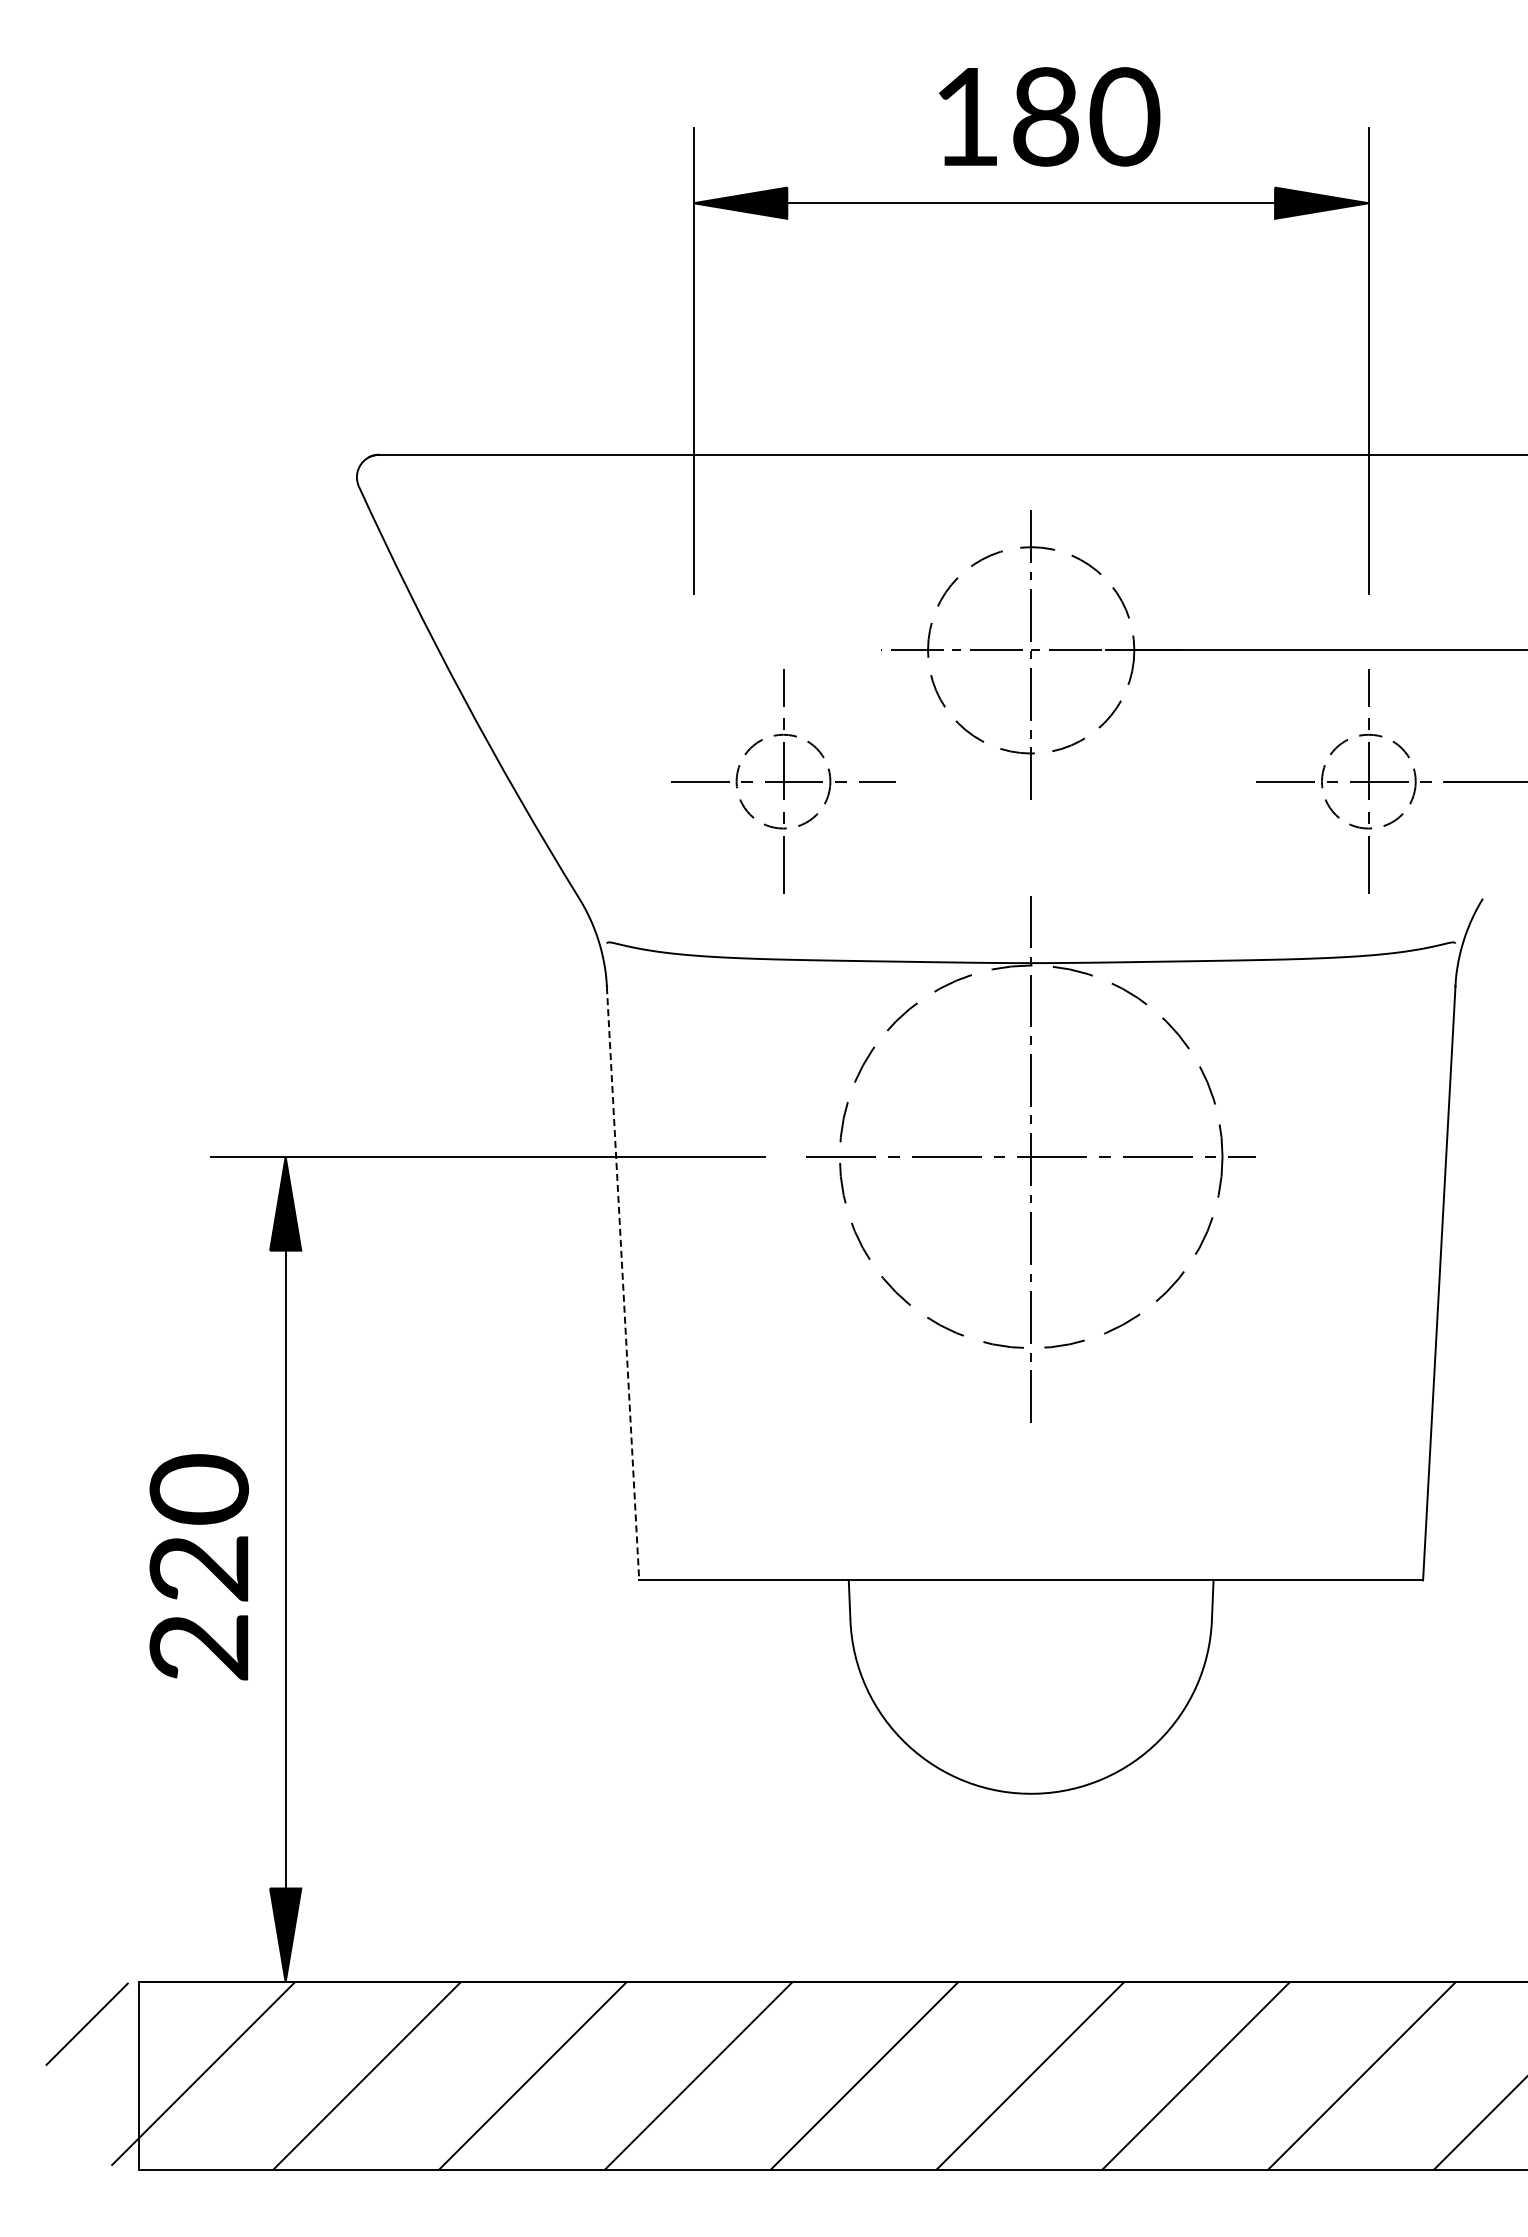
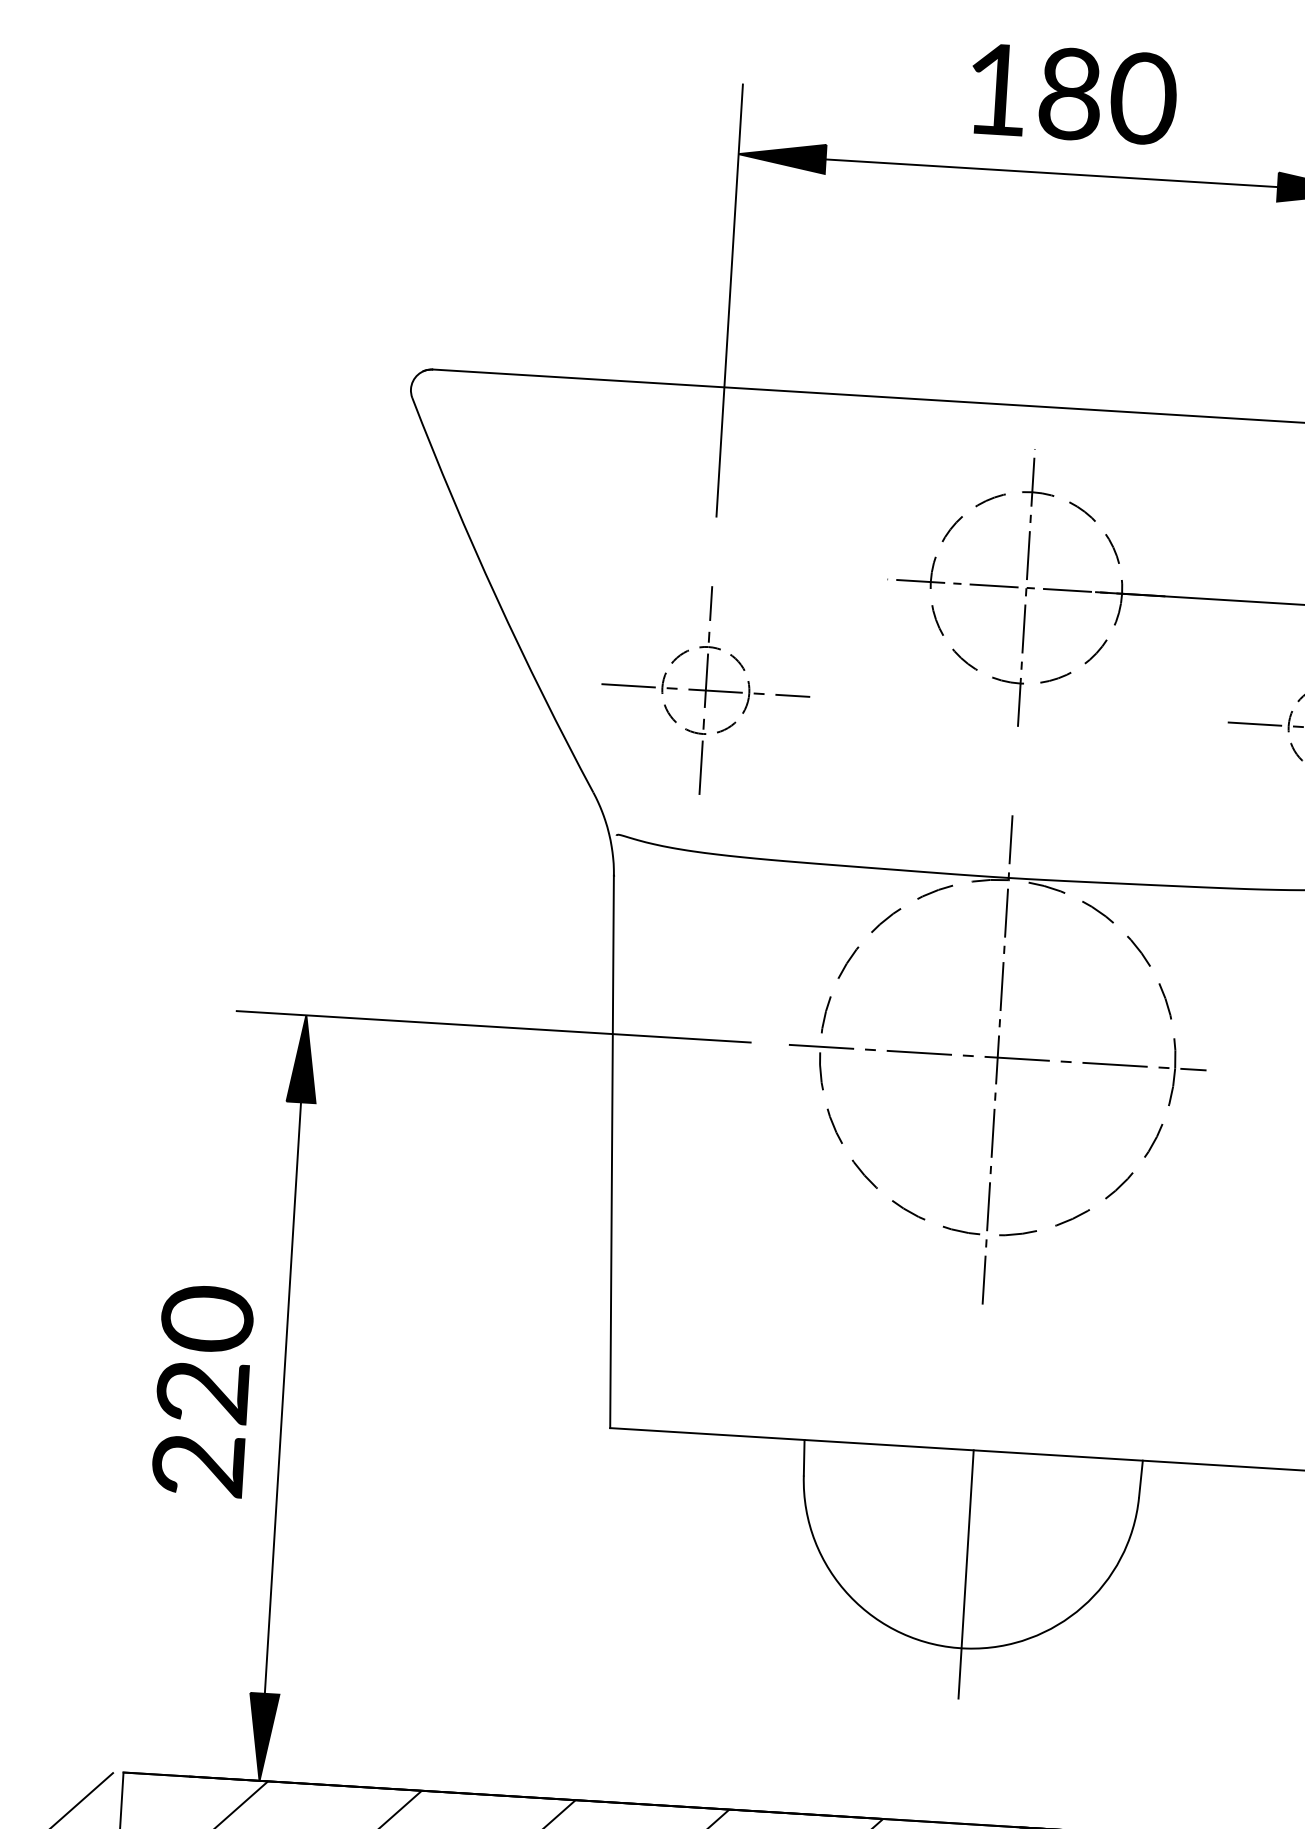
part: (783, 781) -> (705, 690), moved
line: (623, 1283) -> (612, 1151), dashed -> solid
line: (1031, 1713) -> (966, 1573), added

